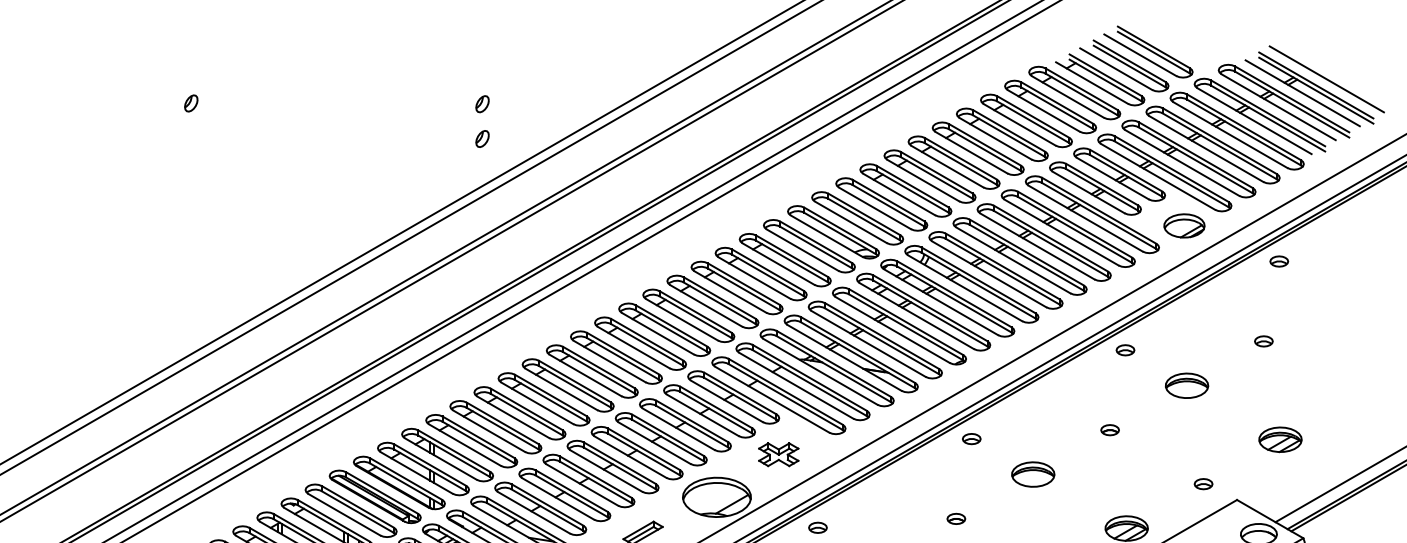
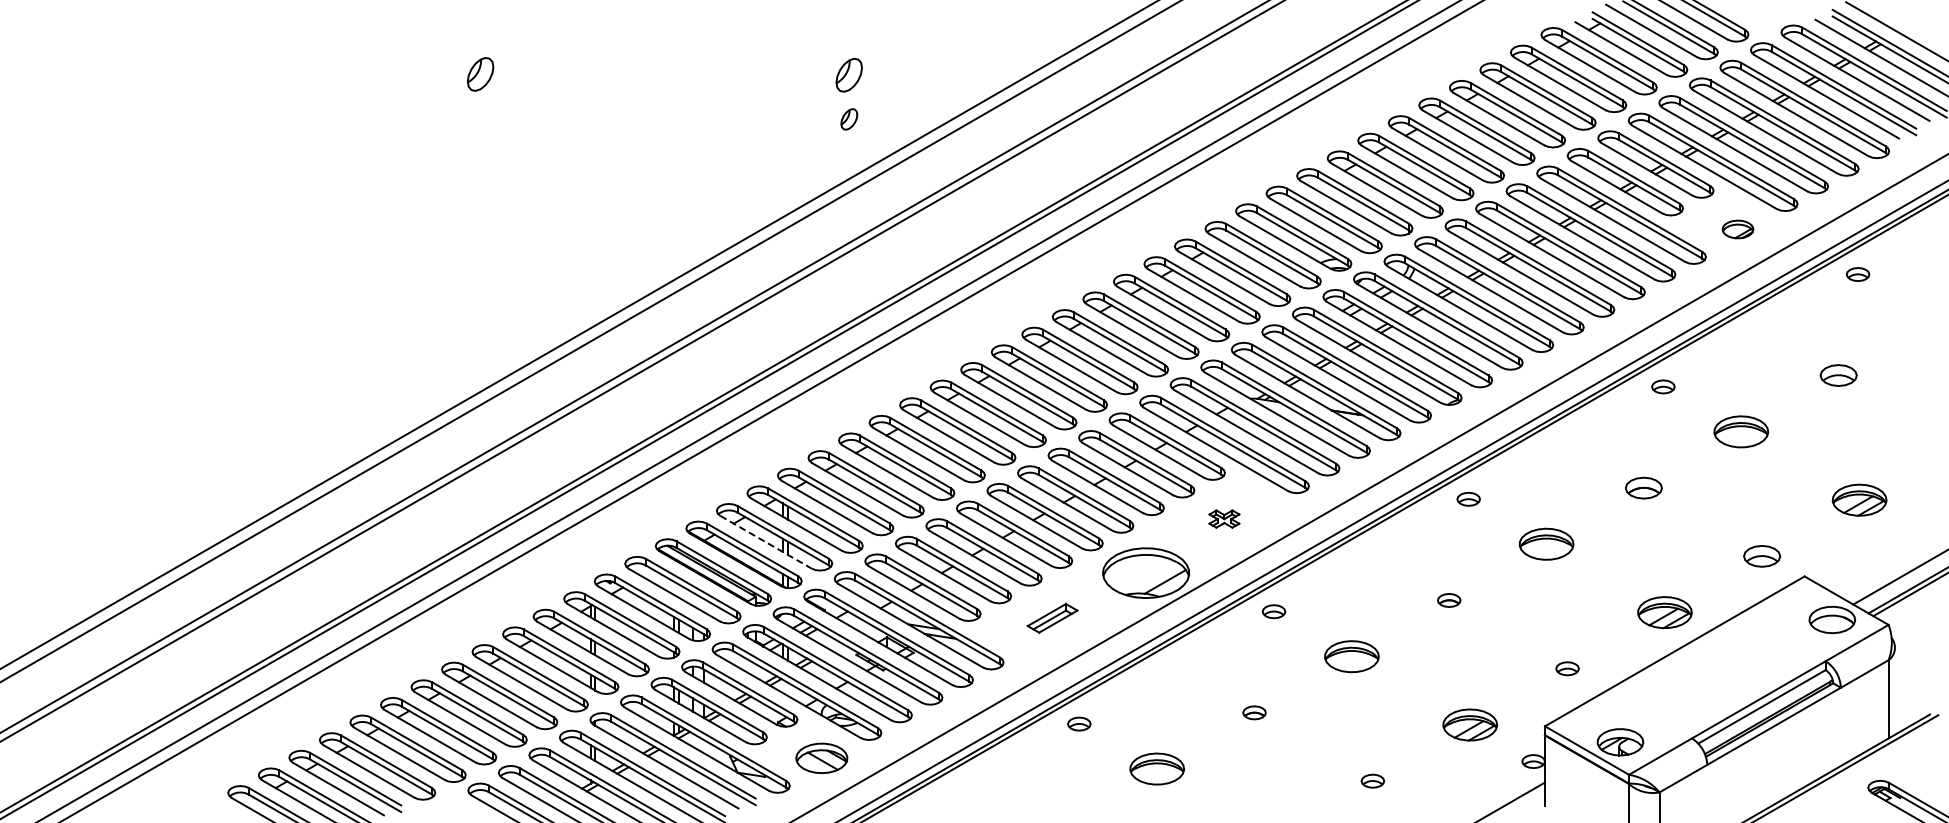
part: (191, 103) -> (480, 74), size x1.6
part: (482, 104) -> (849, 75), size x1.6
part: (1184, 225) -> (1737, 229), size x0.6
part: (1263, 341) -> (1838, 375), size x1.6
part: (1109, 429) -> (1643, 487), size x1.6
part: (778, 454) -> (1224, 518), size x0.6
line: (416, 473) -> (765, 542), solid -> dashed
part: (1203, 484) -> (1762, 556), size x1.6

